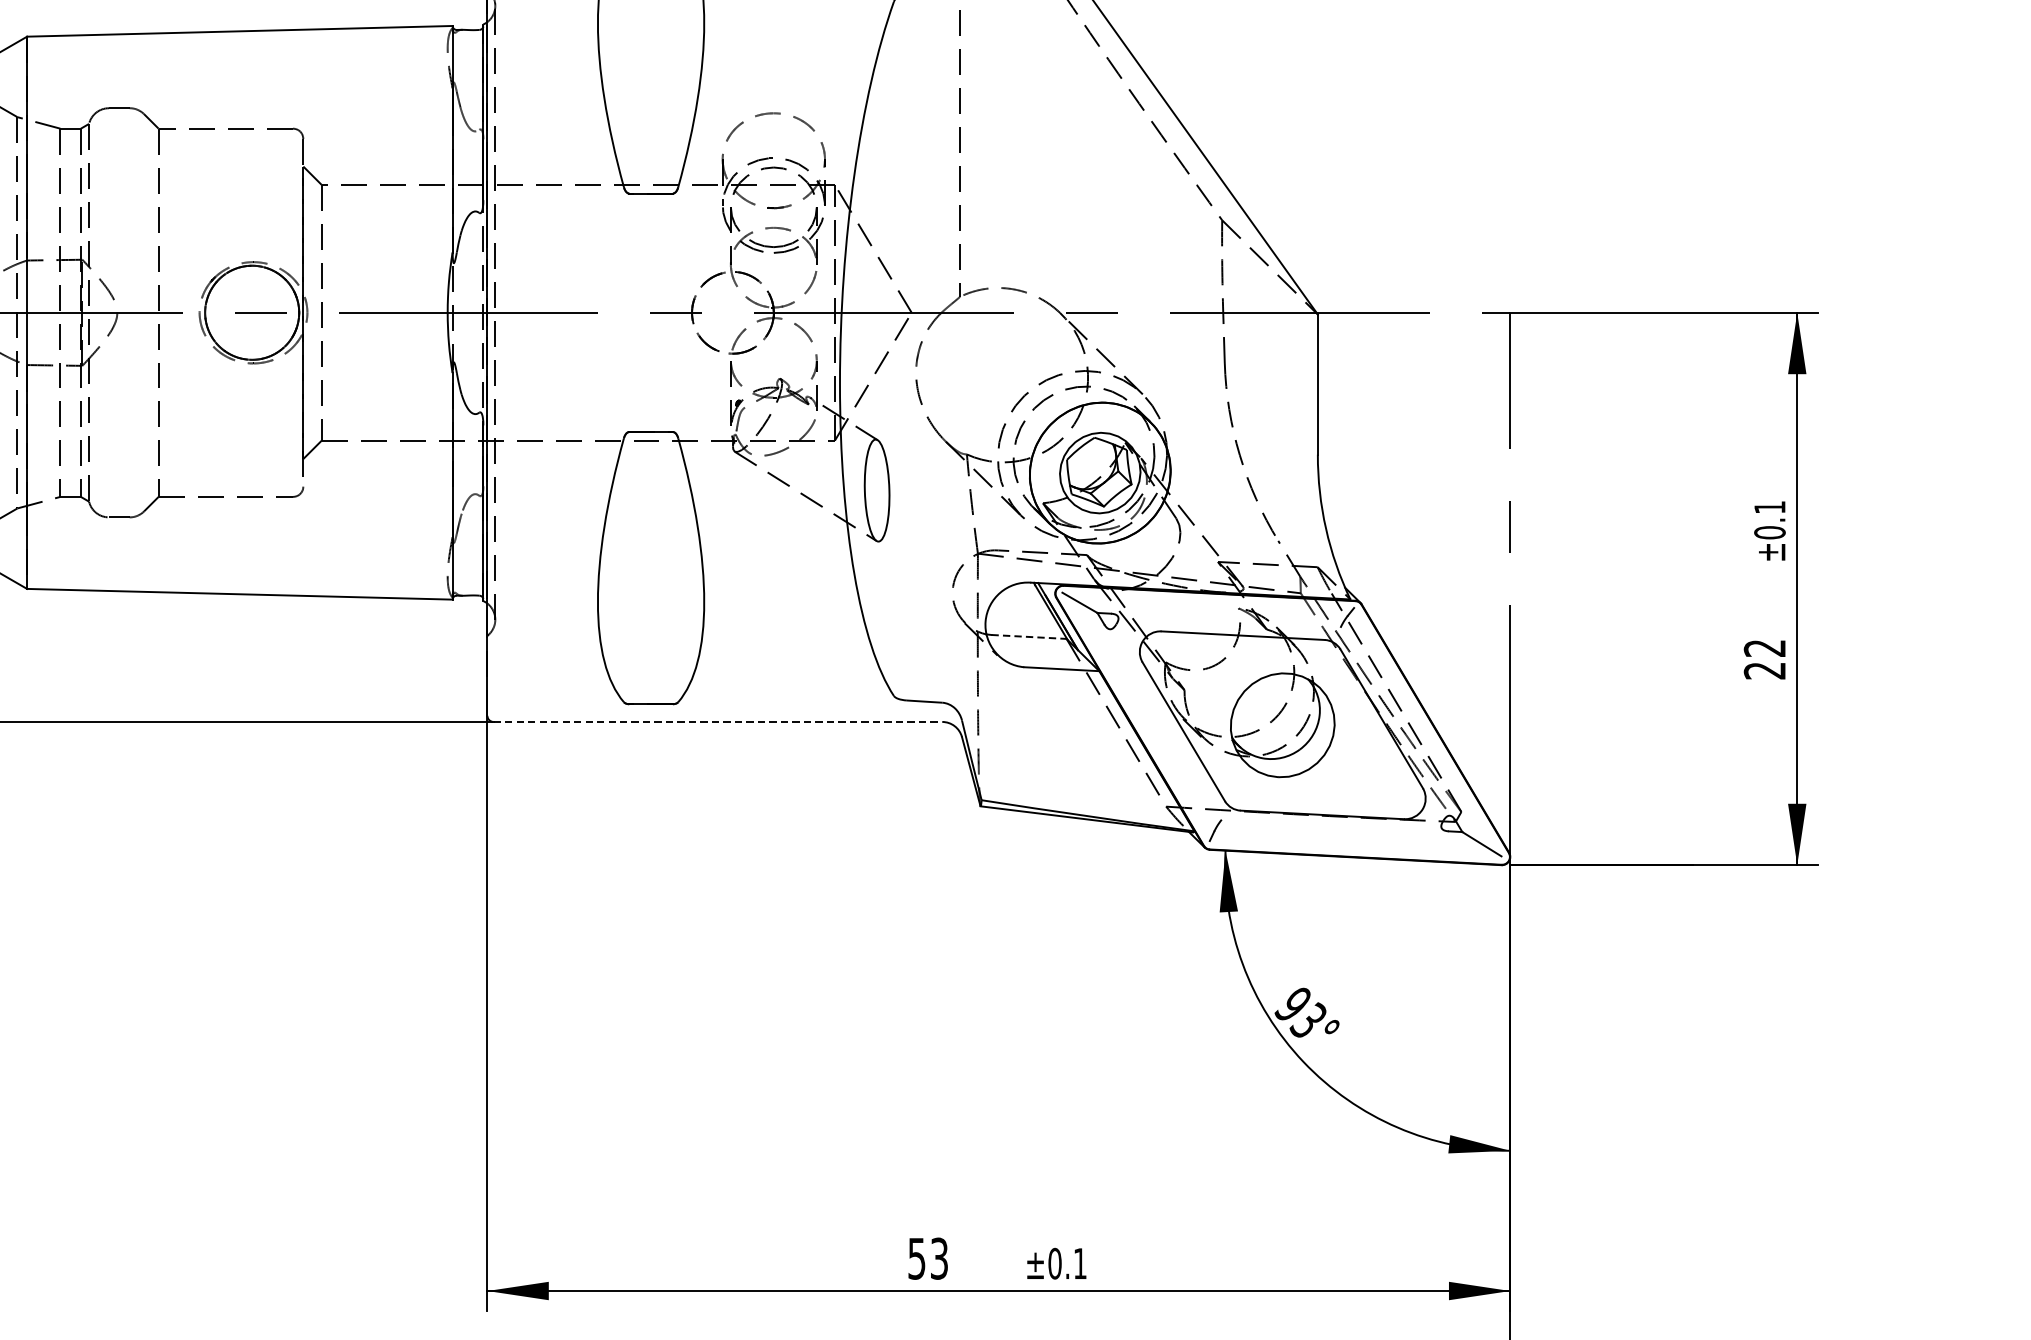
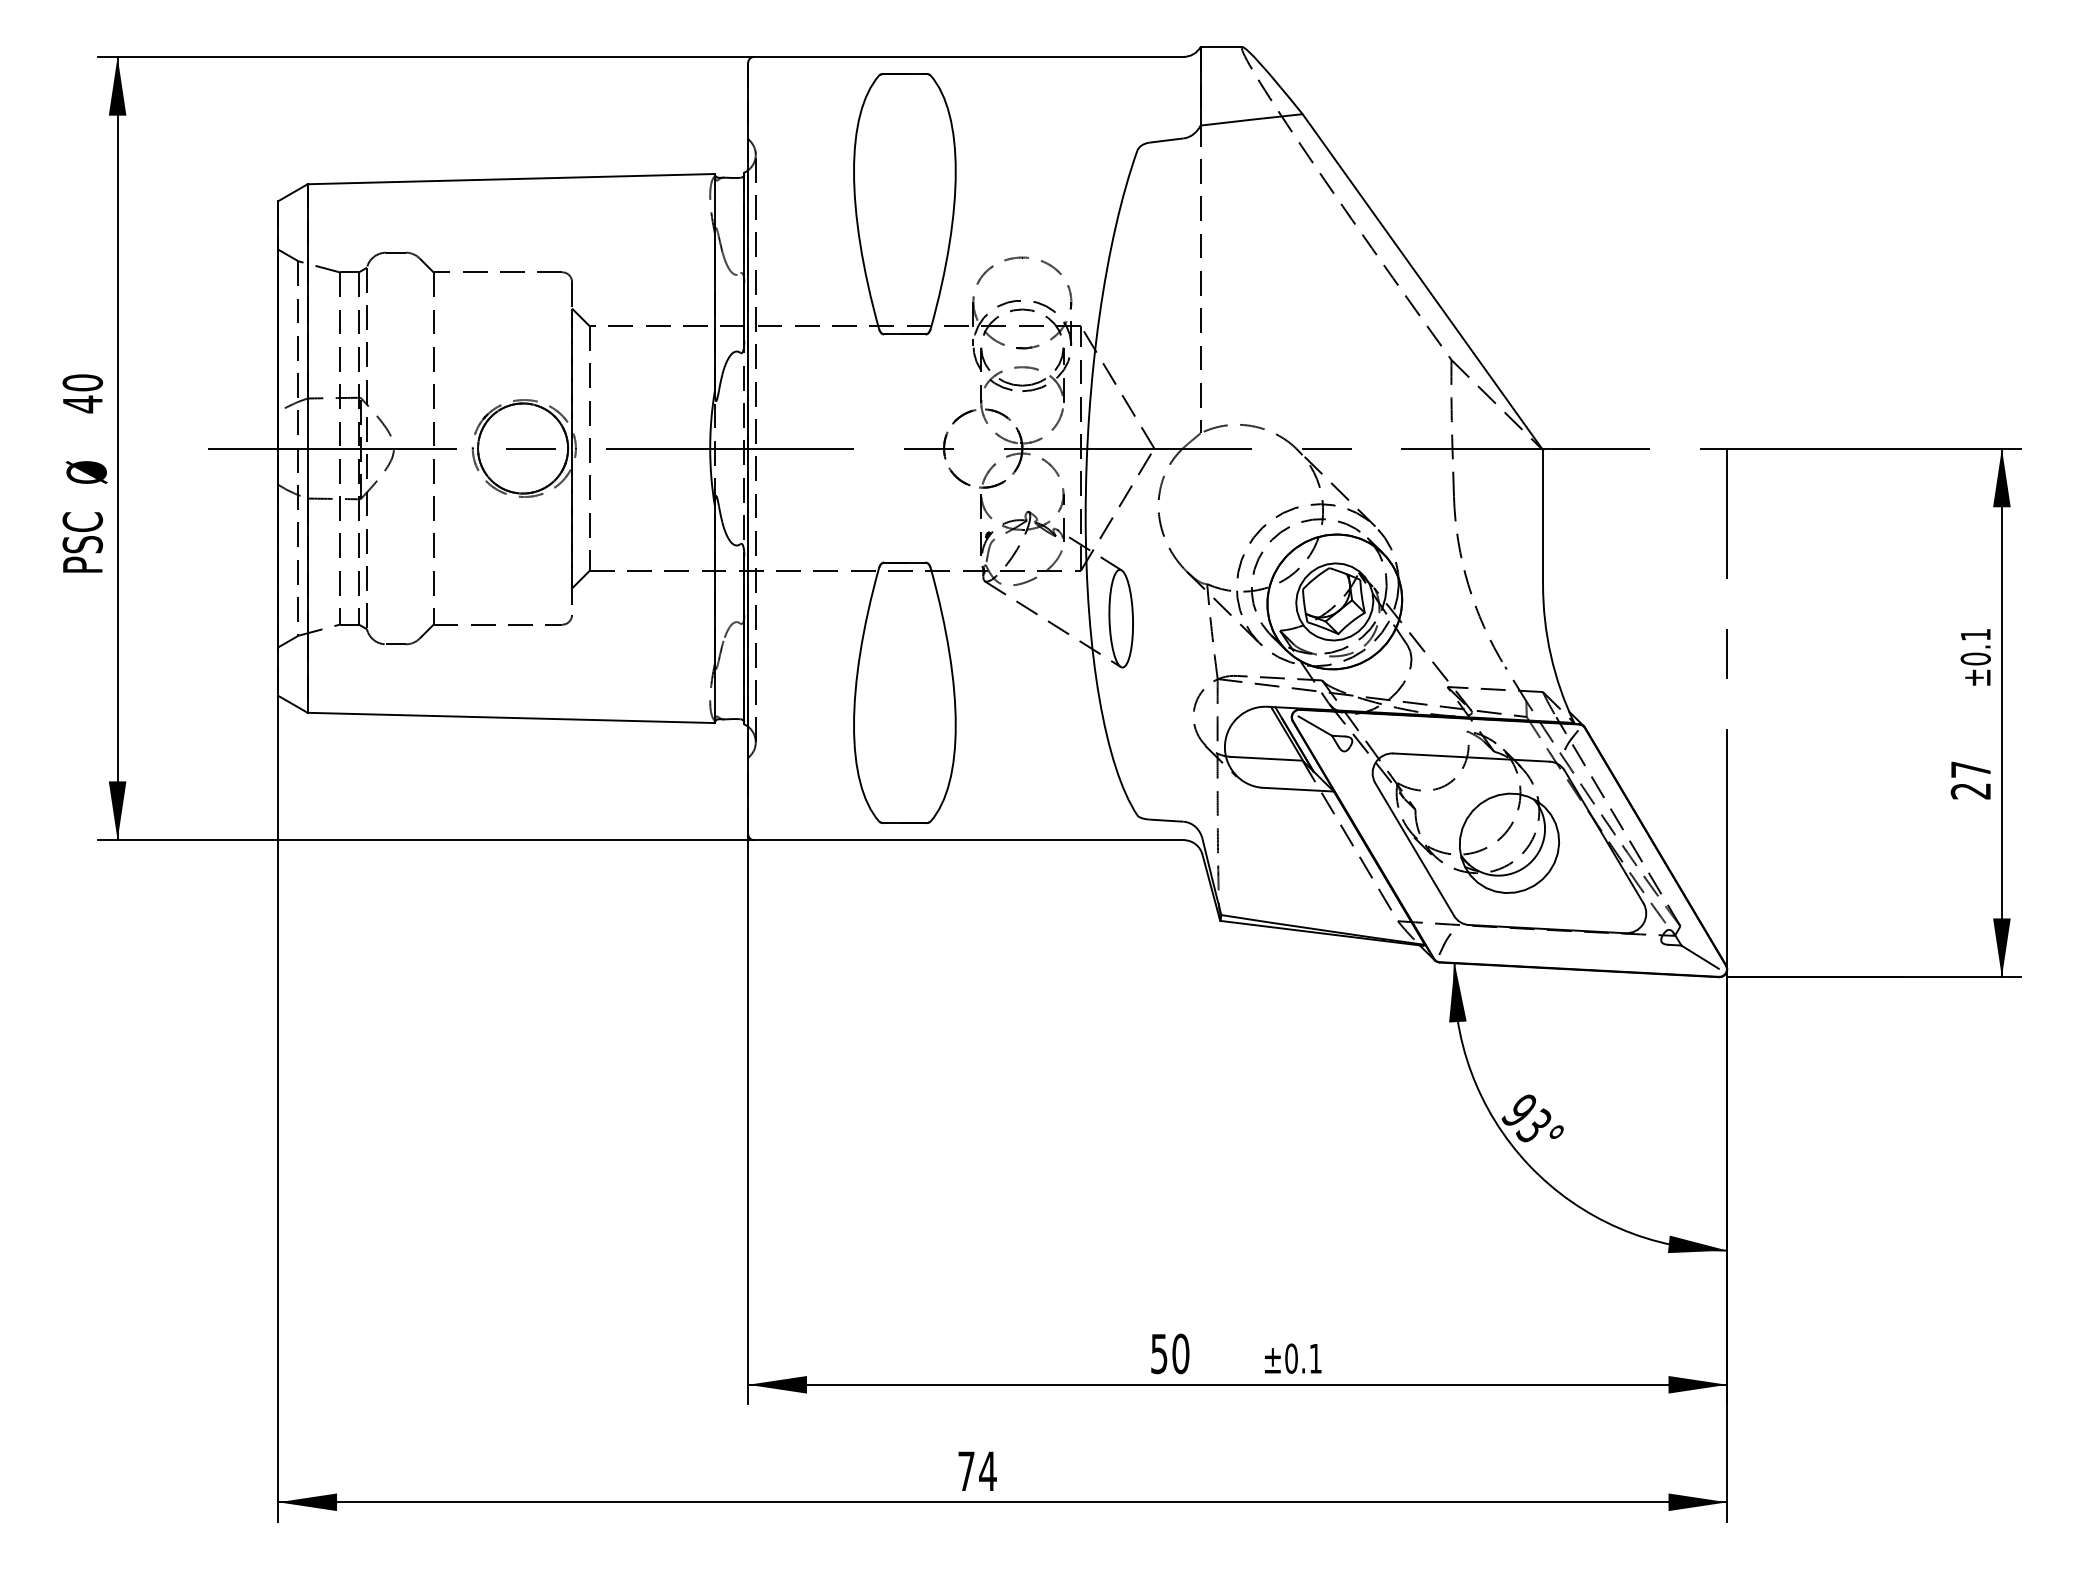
line: (1029, 636) -> (1267, 758), dashed -> solid
text: (1764, 648) -> (1970, 769), 22 -> 27
line: (717, 722) -> (968, 840), dashed -> solid
text: (939, 1258) -> (1180, 1353), 53 -> 50

